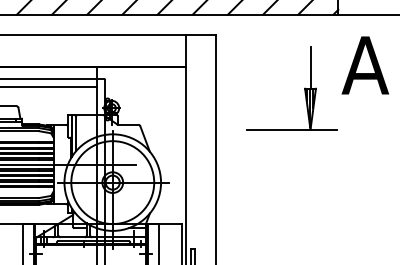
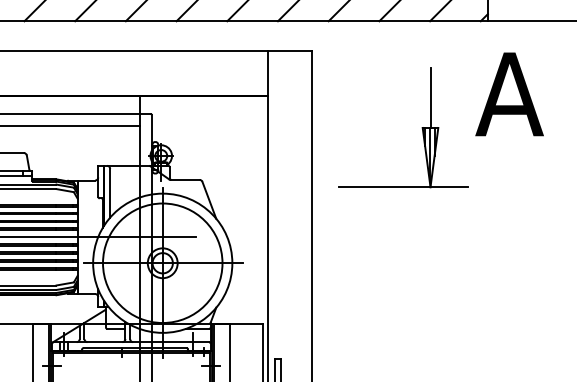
part: (317, 83) -> (440, 120), moved

